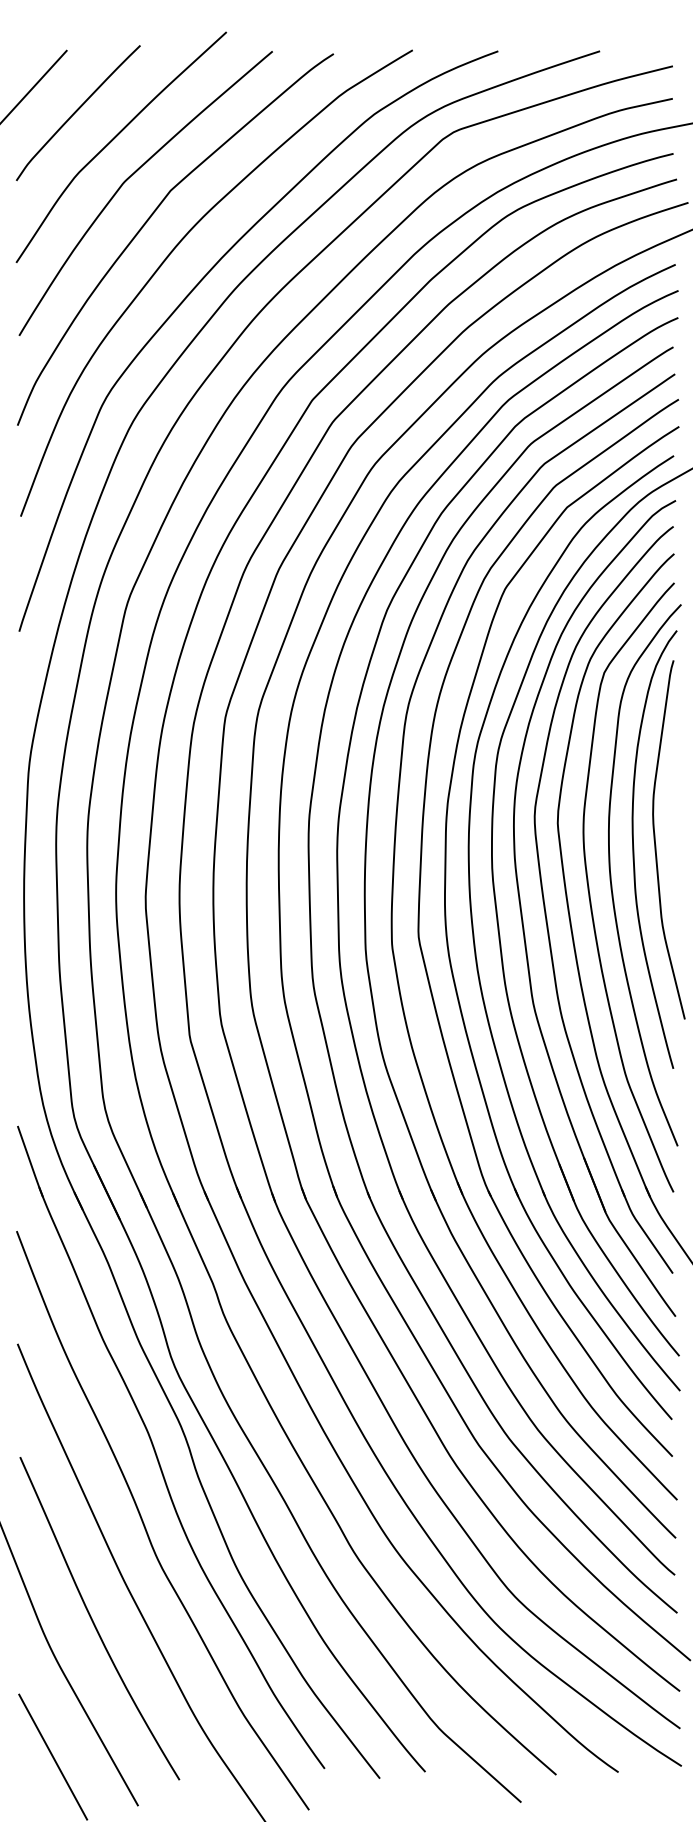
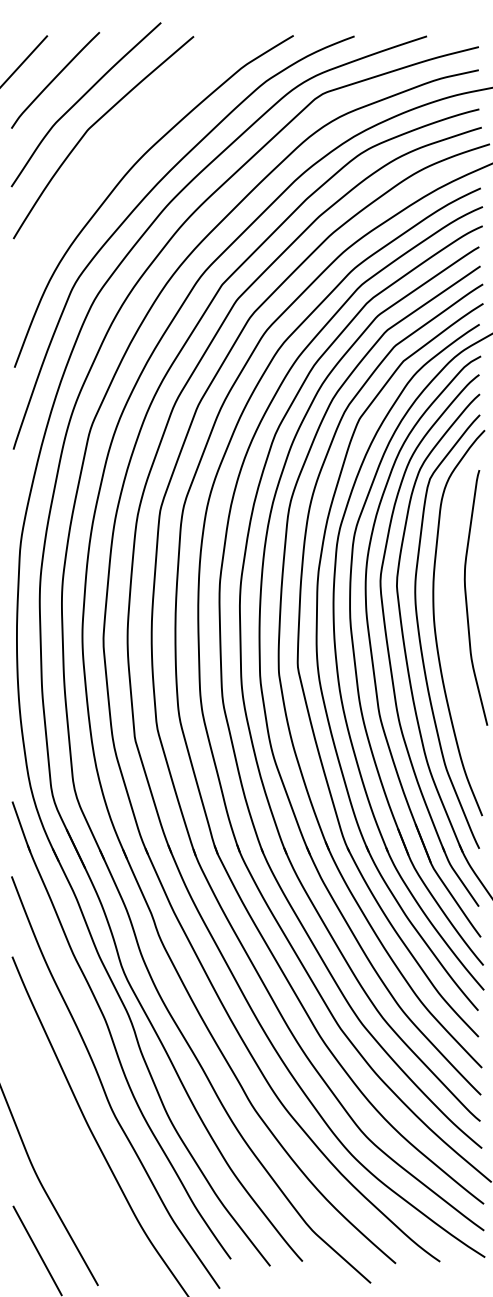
curve: (151, 217) -> (107, 154), removed
curve: (634, 849) -> (451, 604), removed
curve: (93, 1620) -> (66, 1153), removed

